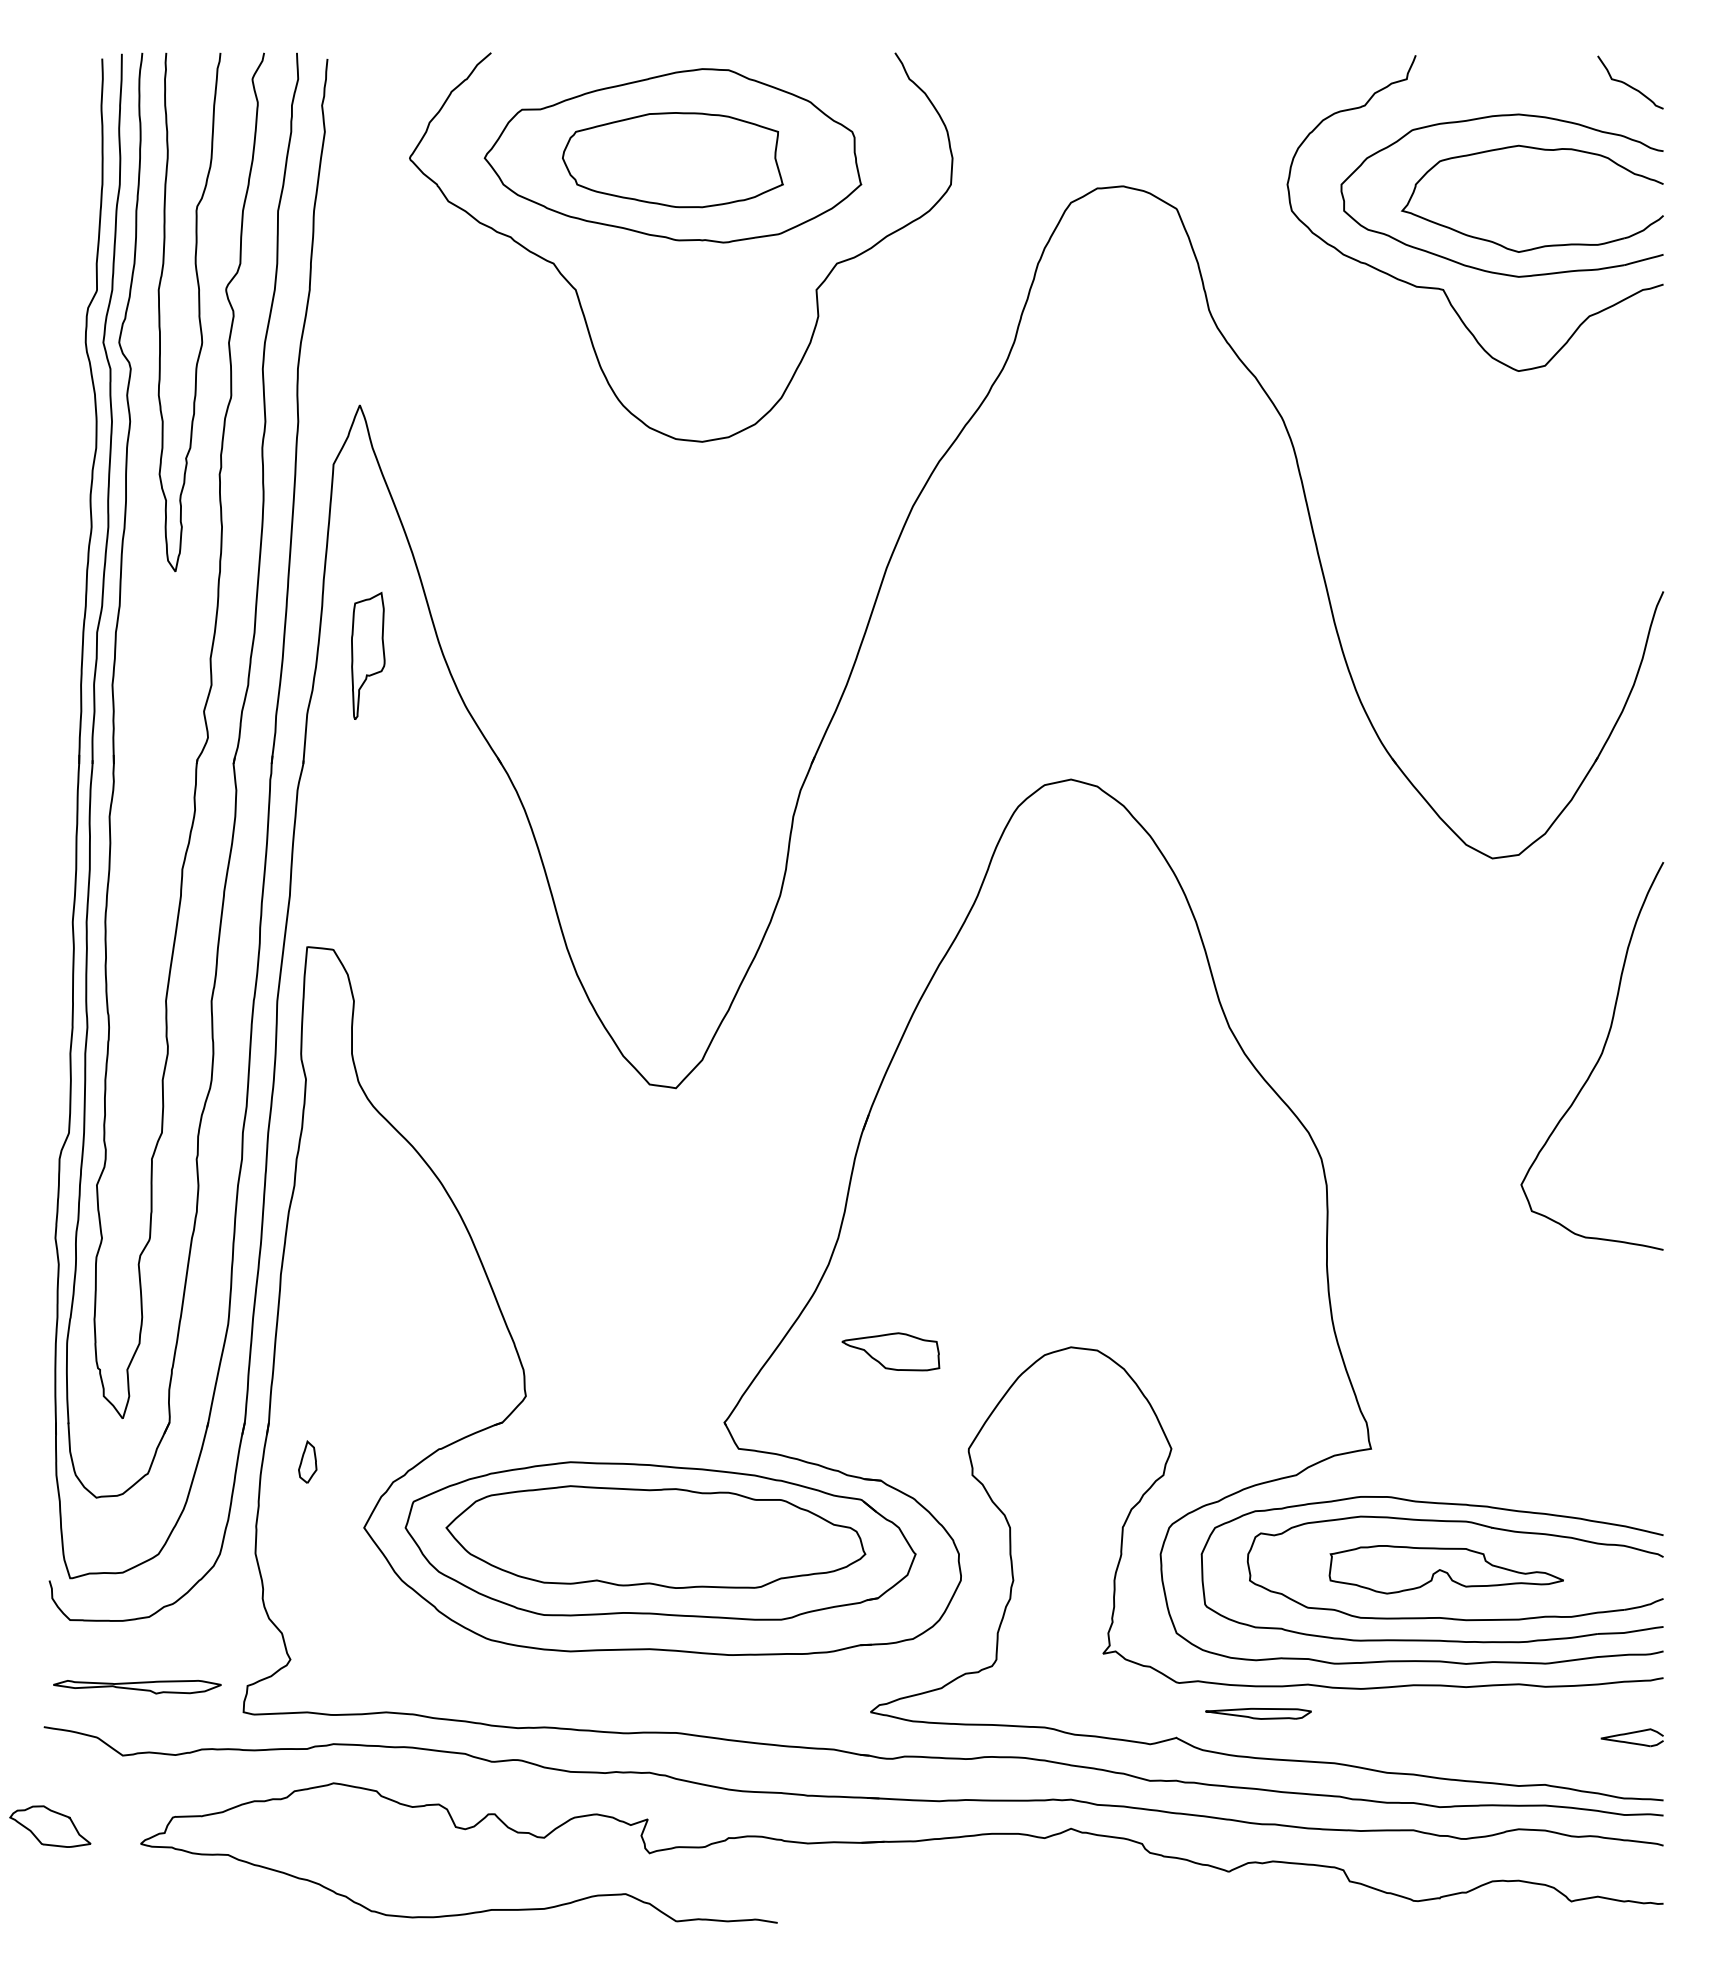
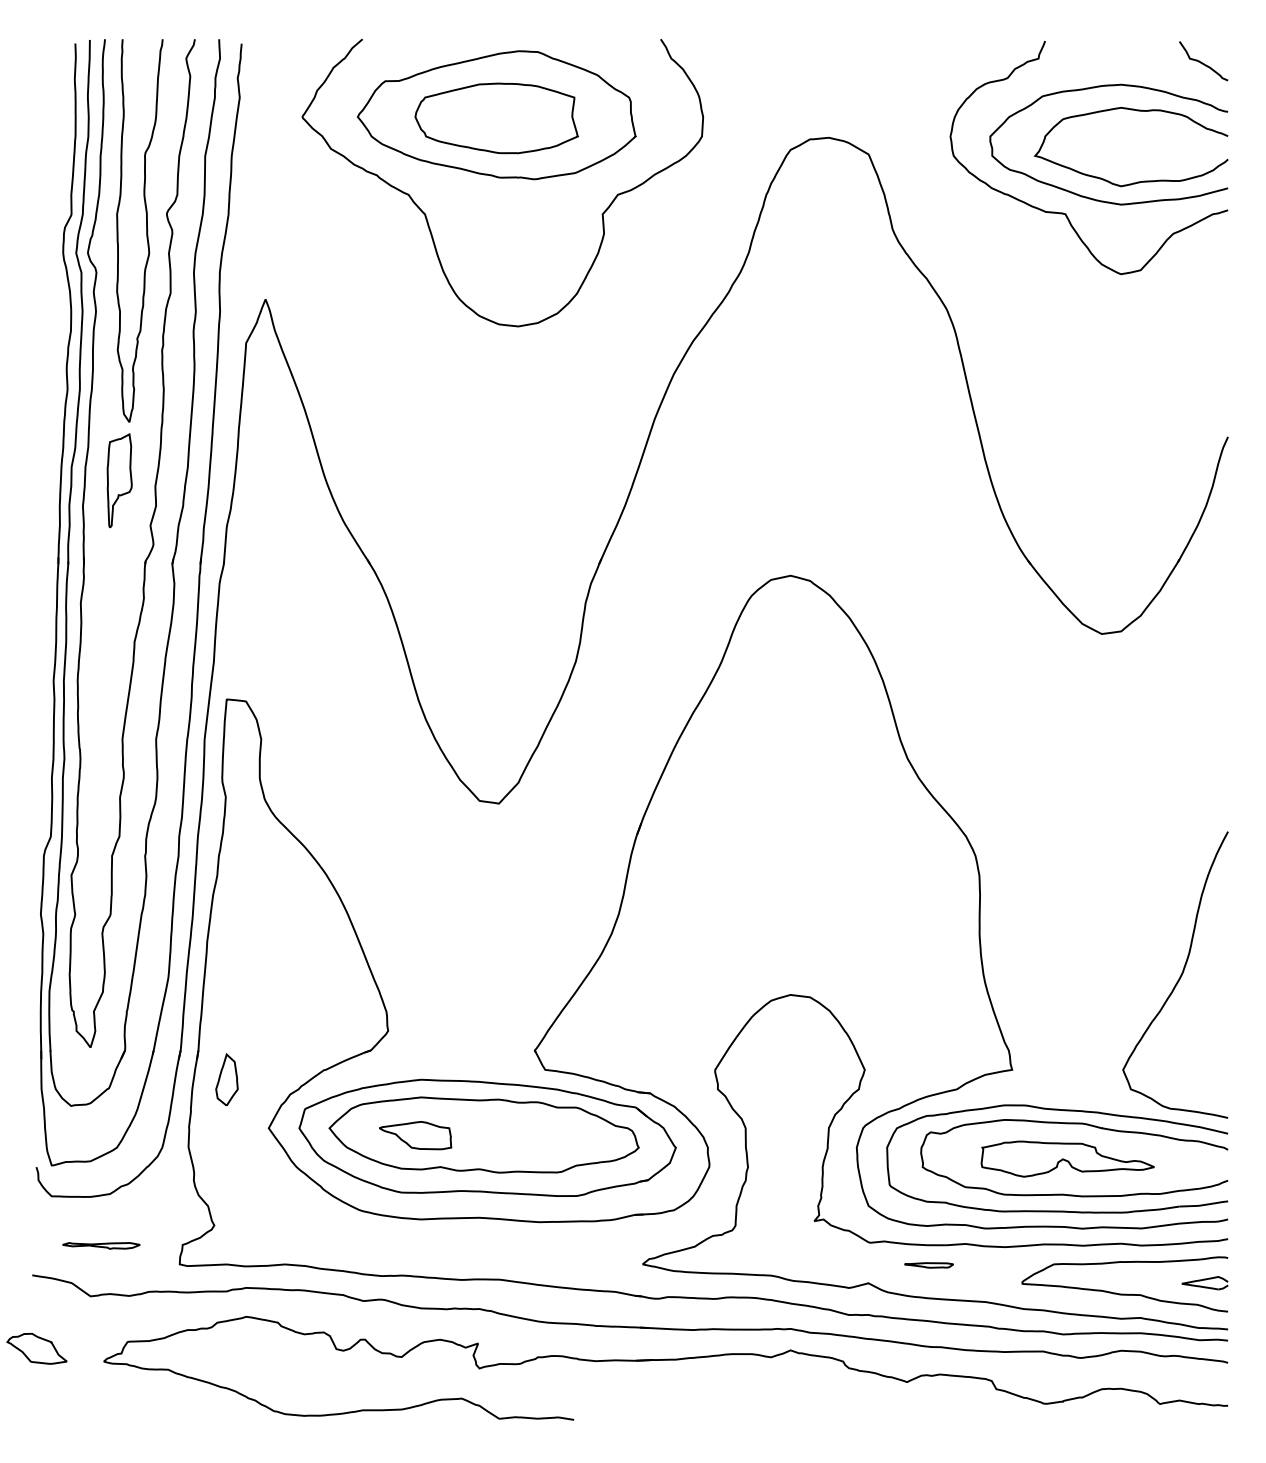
part: (368, 655) -> (119, 480), moved
curve: (1598, 1058) -> (1180, 976), moved
part: (890, 1351) -> (415, 1135), moved
part: (307, 1461) -> (226, 1079), size x1.67
part: (137, 1687) -> (101, 1246), size x0.62
part: (1258, 1713) -> (929, 1265), size x0.62
curve: (1523, 1752) -> (1124, 1294), added

